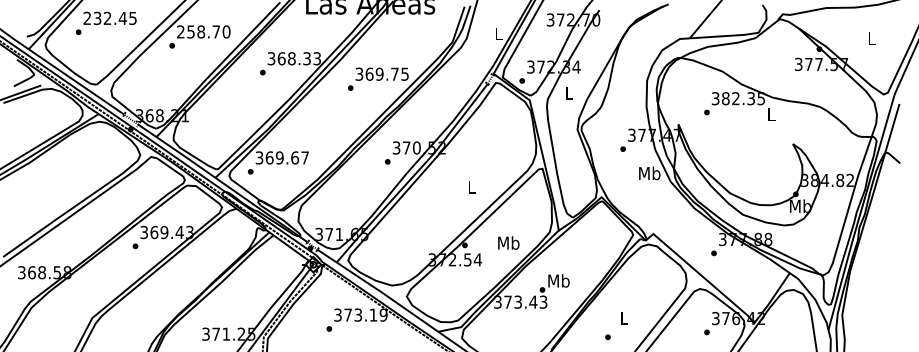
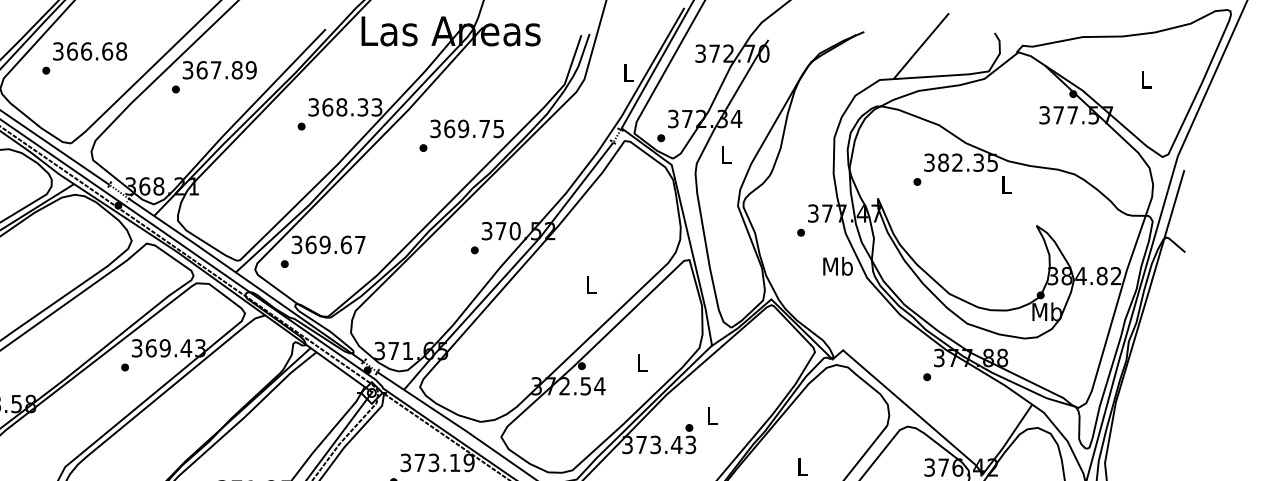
text: (109, 18) -> (89, 51), 232.45 -> 366.68
text: (203, 31) -> (219, 69), 258.70 -> 367.89
text: (508, 242) -> (642, 362), Mb -> L
text: (558, 280) -> (711, 414), Mb -> L

